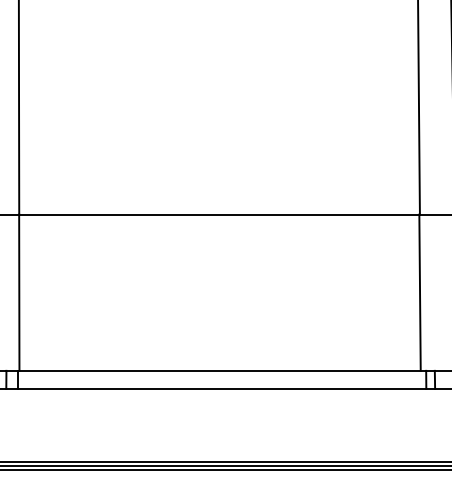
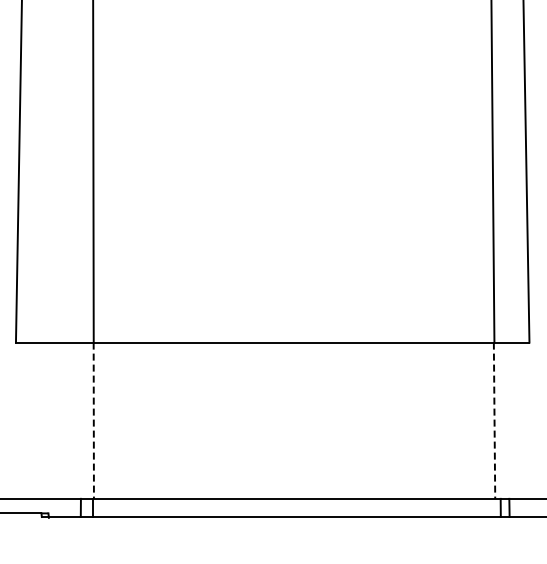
line: (19, 293) -> (93, 421), solid -> dashed
line: (420, 293) -> (494, 421), solid -> dashed

